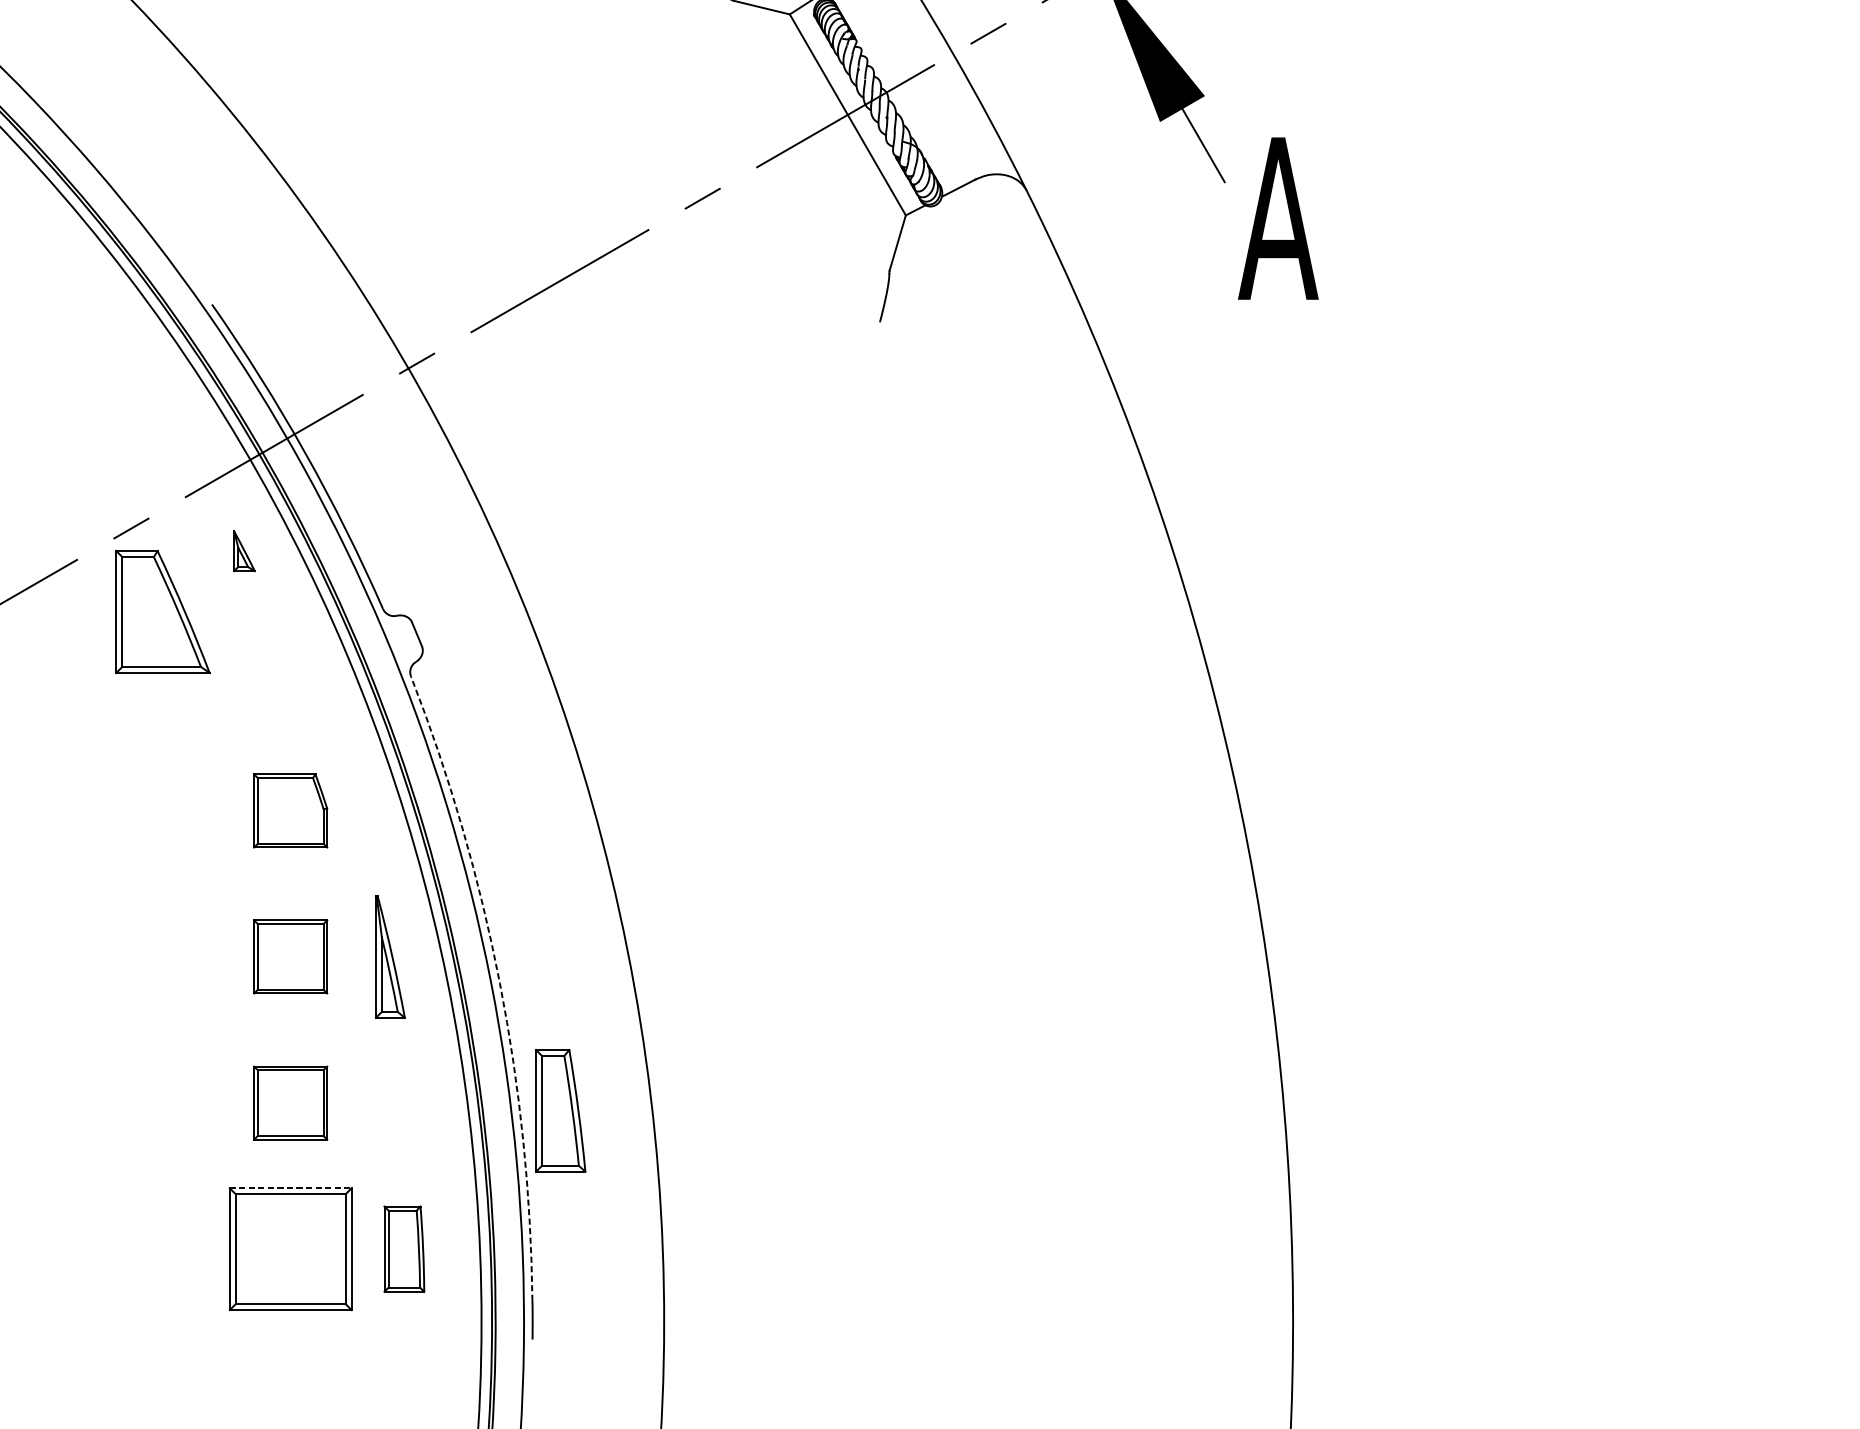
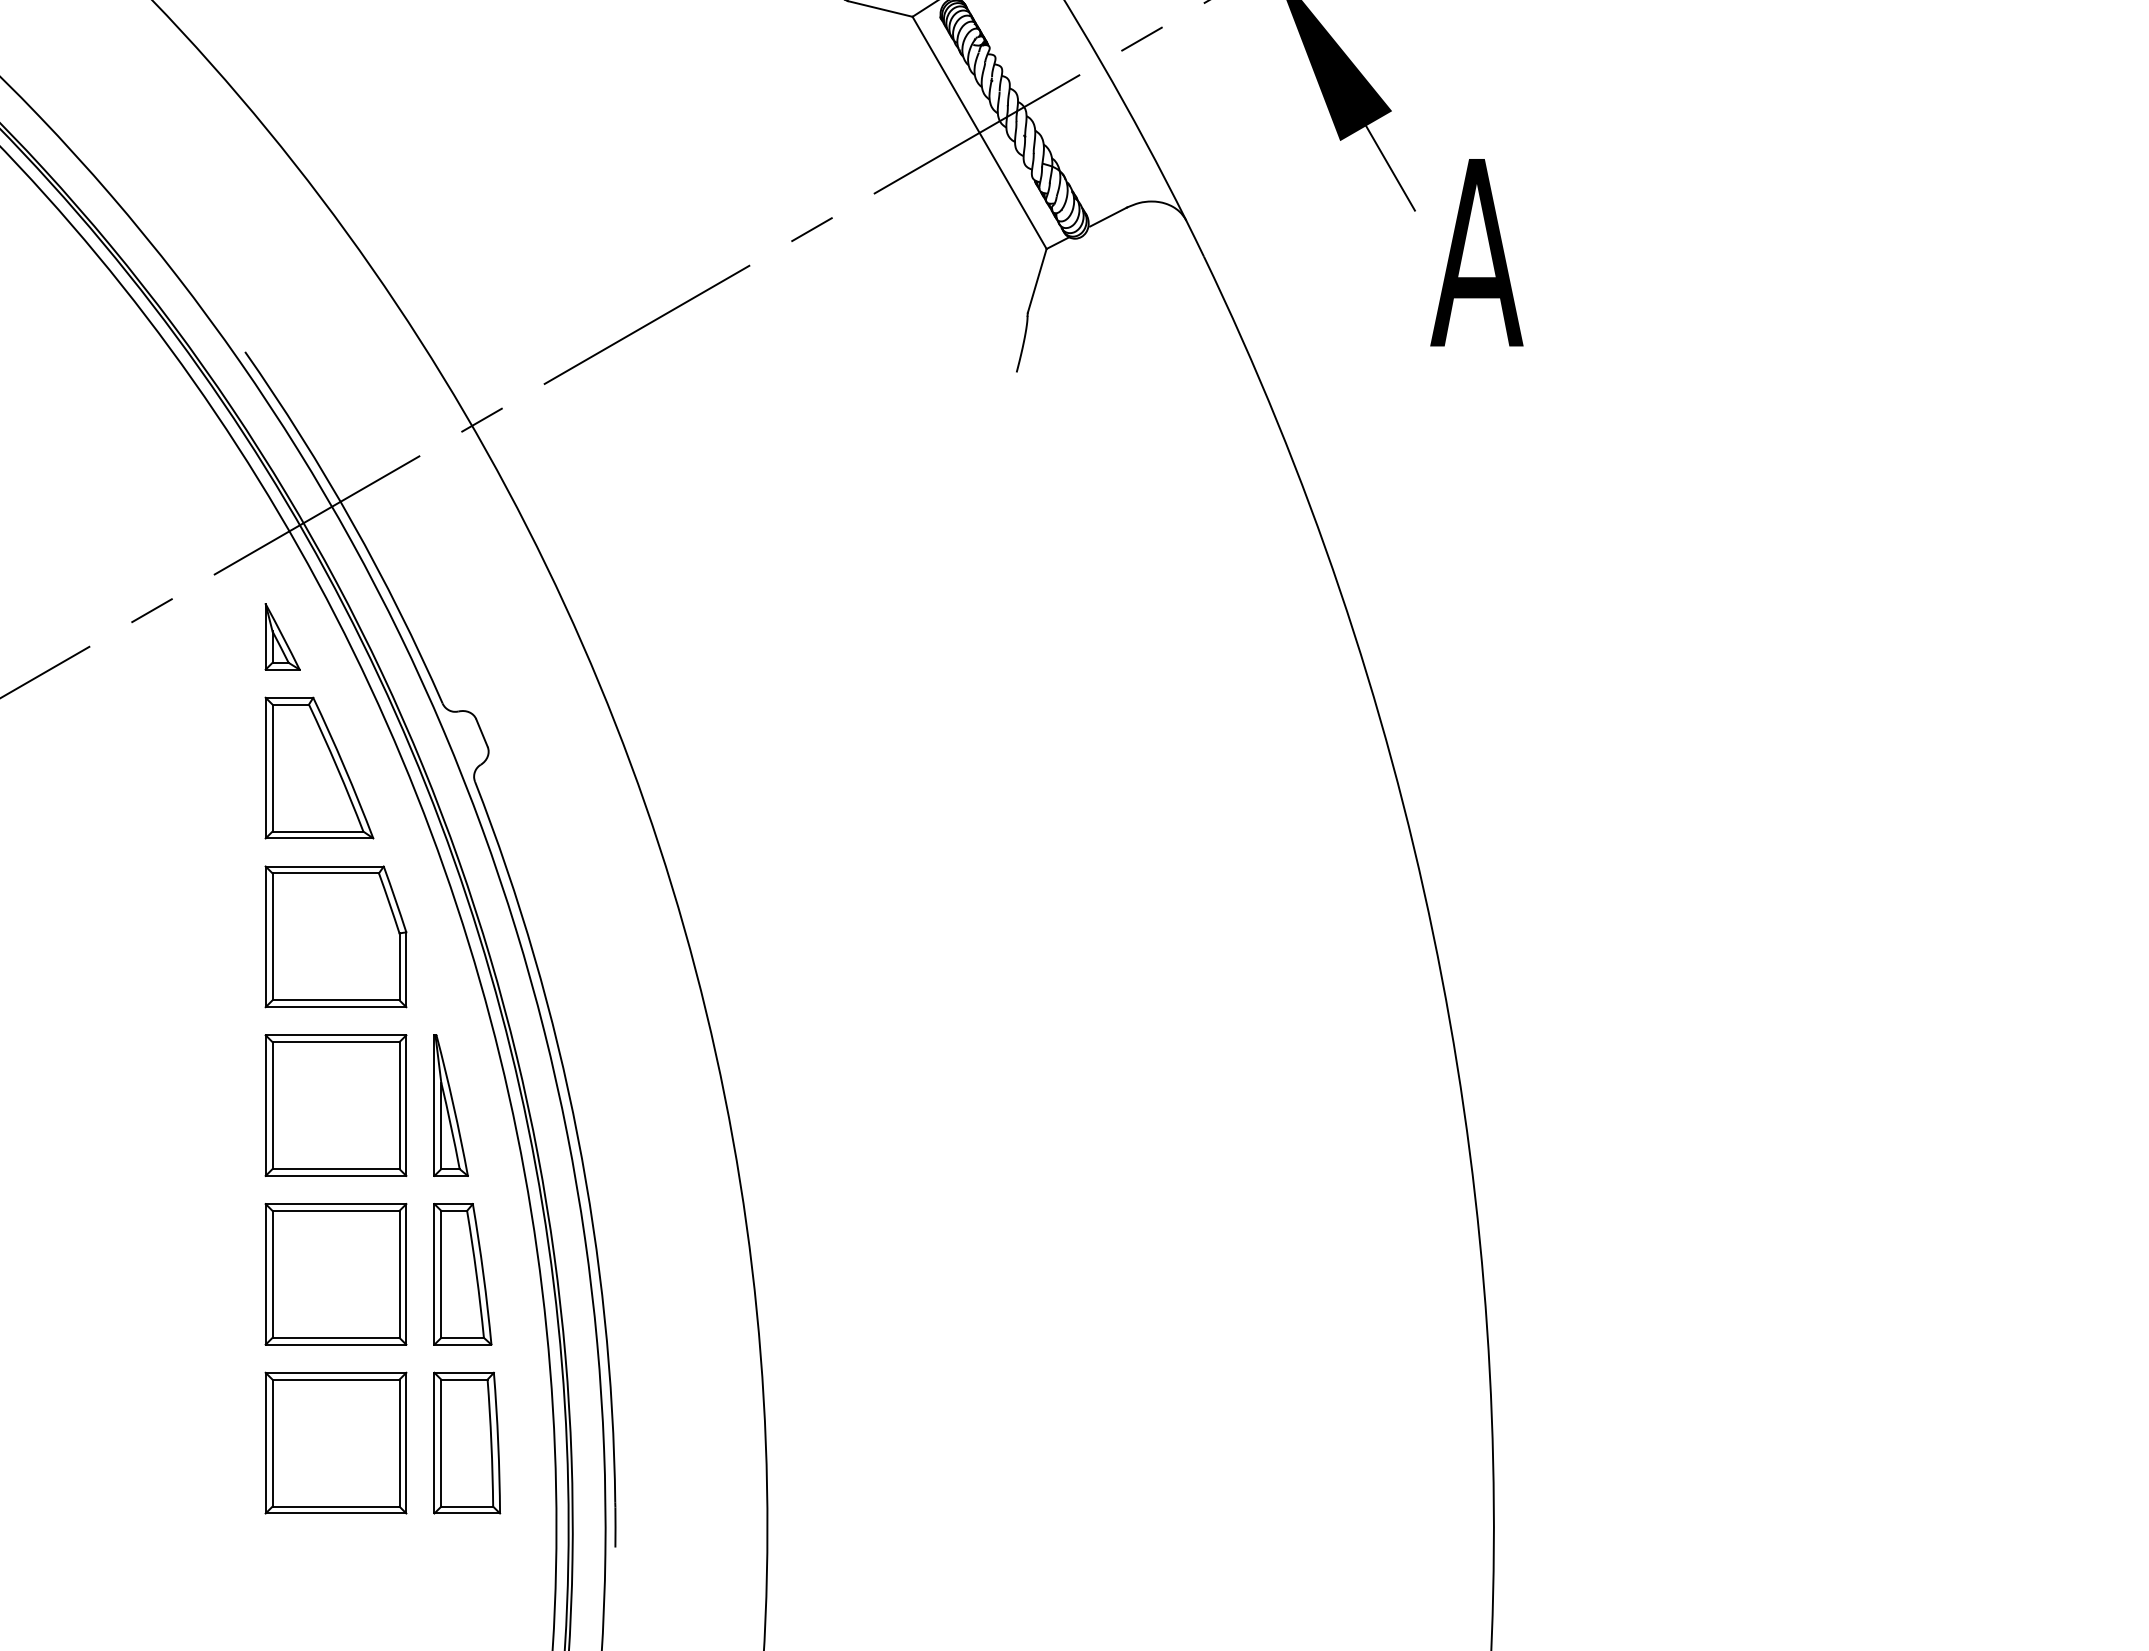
part: (244, 550) -> (282, 636), size x1.43
part: (162, 611) -> (319, 767), moved
part: (290, 810) -> (335, 936), size x1.67
part: (290, 956) -> (335, 1105), size x1.67
arc: (499, 982) -> (577, 1135), dashed -> solid
part: (290, 1103) -> (335, 1274), size x1.67
part: (560, 1110) -> (462, 1274), moved
line: (291, 1188) -> (336, 1372), dashed -> solid
part: (404, 1248) -> (467, 1442), size x1.43

